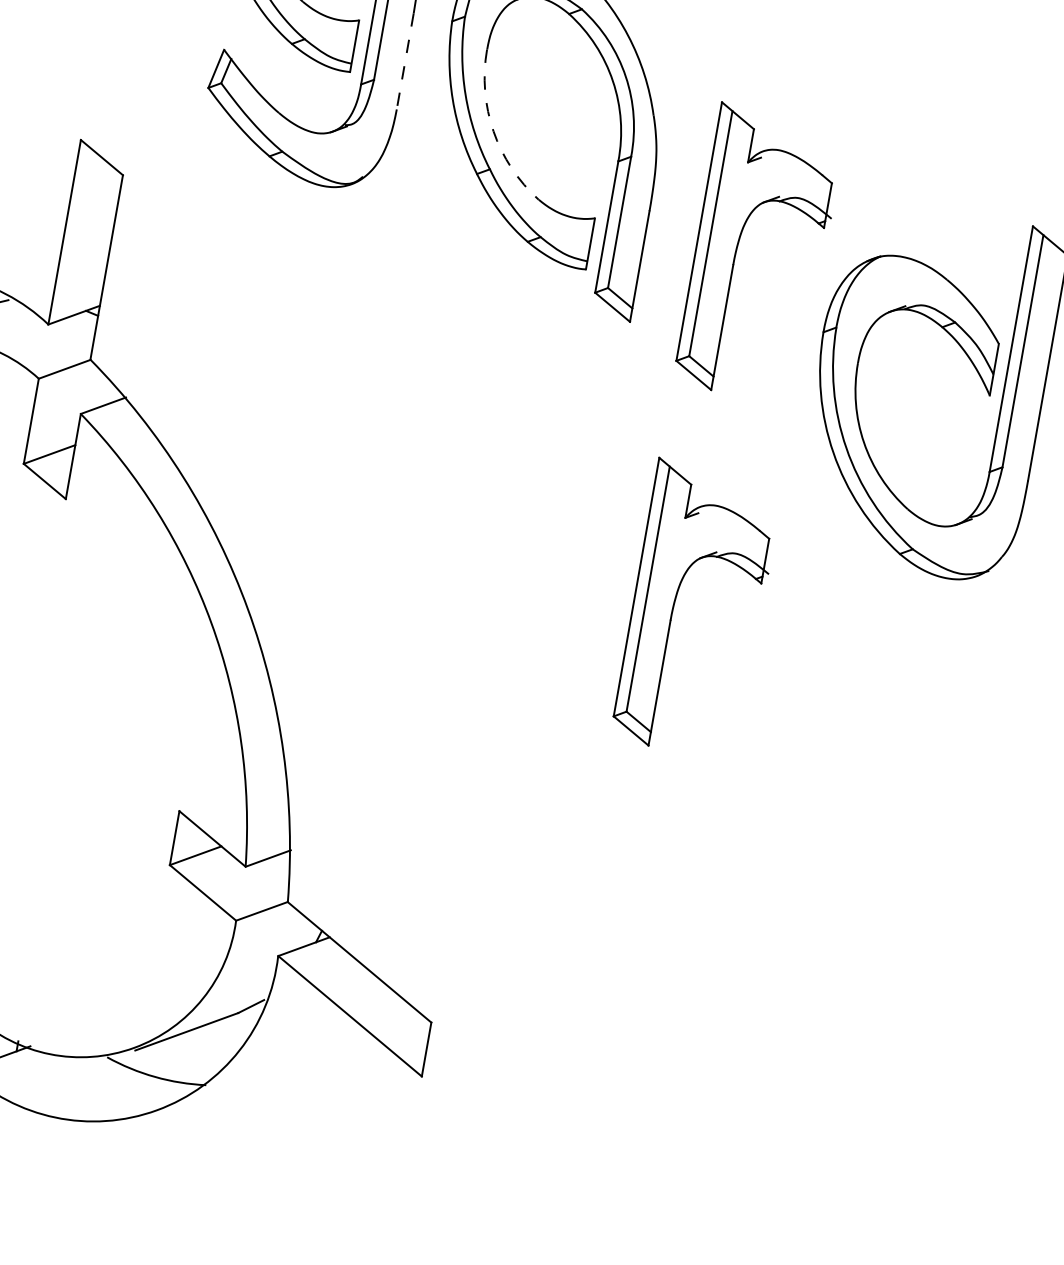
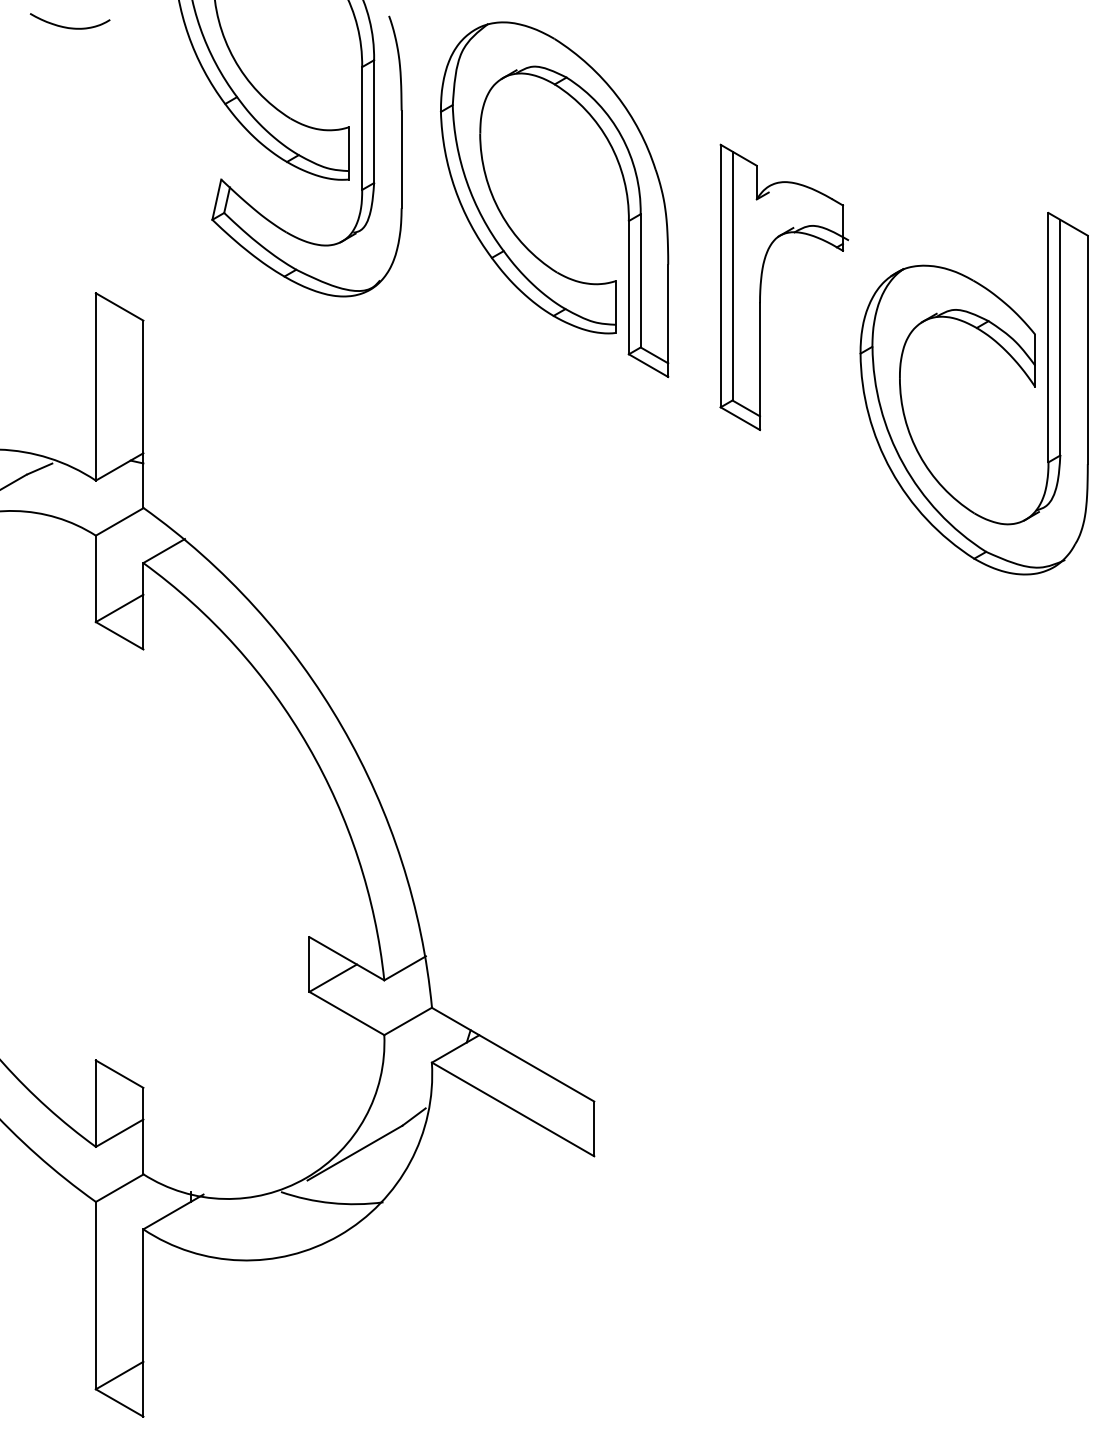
line: (405, 61) -> (401, 159), dashed -> solid
arc: (493, 131) -> (500, 213), dashed -> solid
part: (674, 605) -> (761, 648), removed

